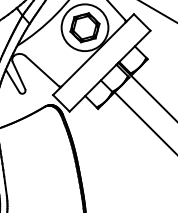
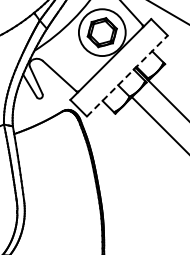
line: (110, 70) -> (127, 75), solid -> dashed

